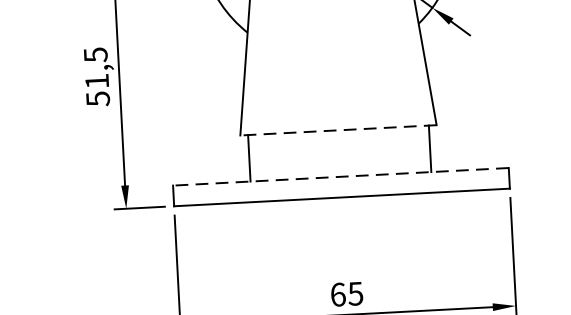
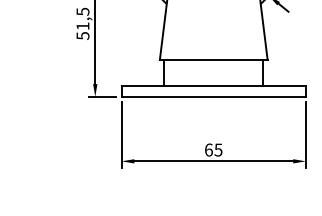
line: (338, 131) -> (213, 60), dashed -> solid
line: (340, 176) -> (213, 85), dashed -> solid

